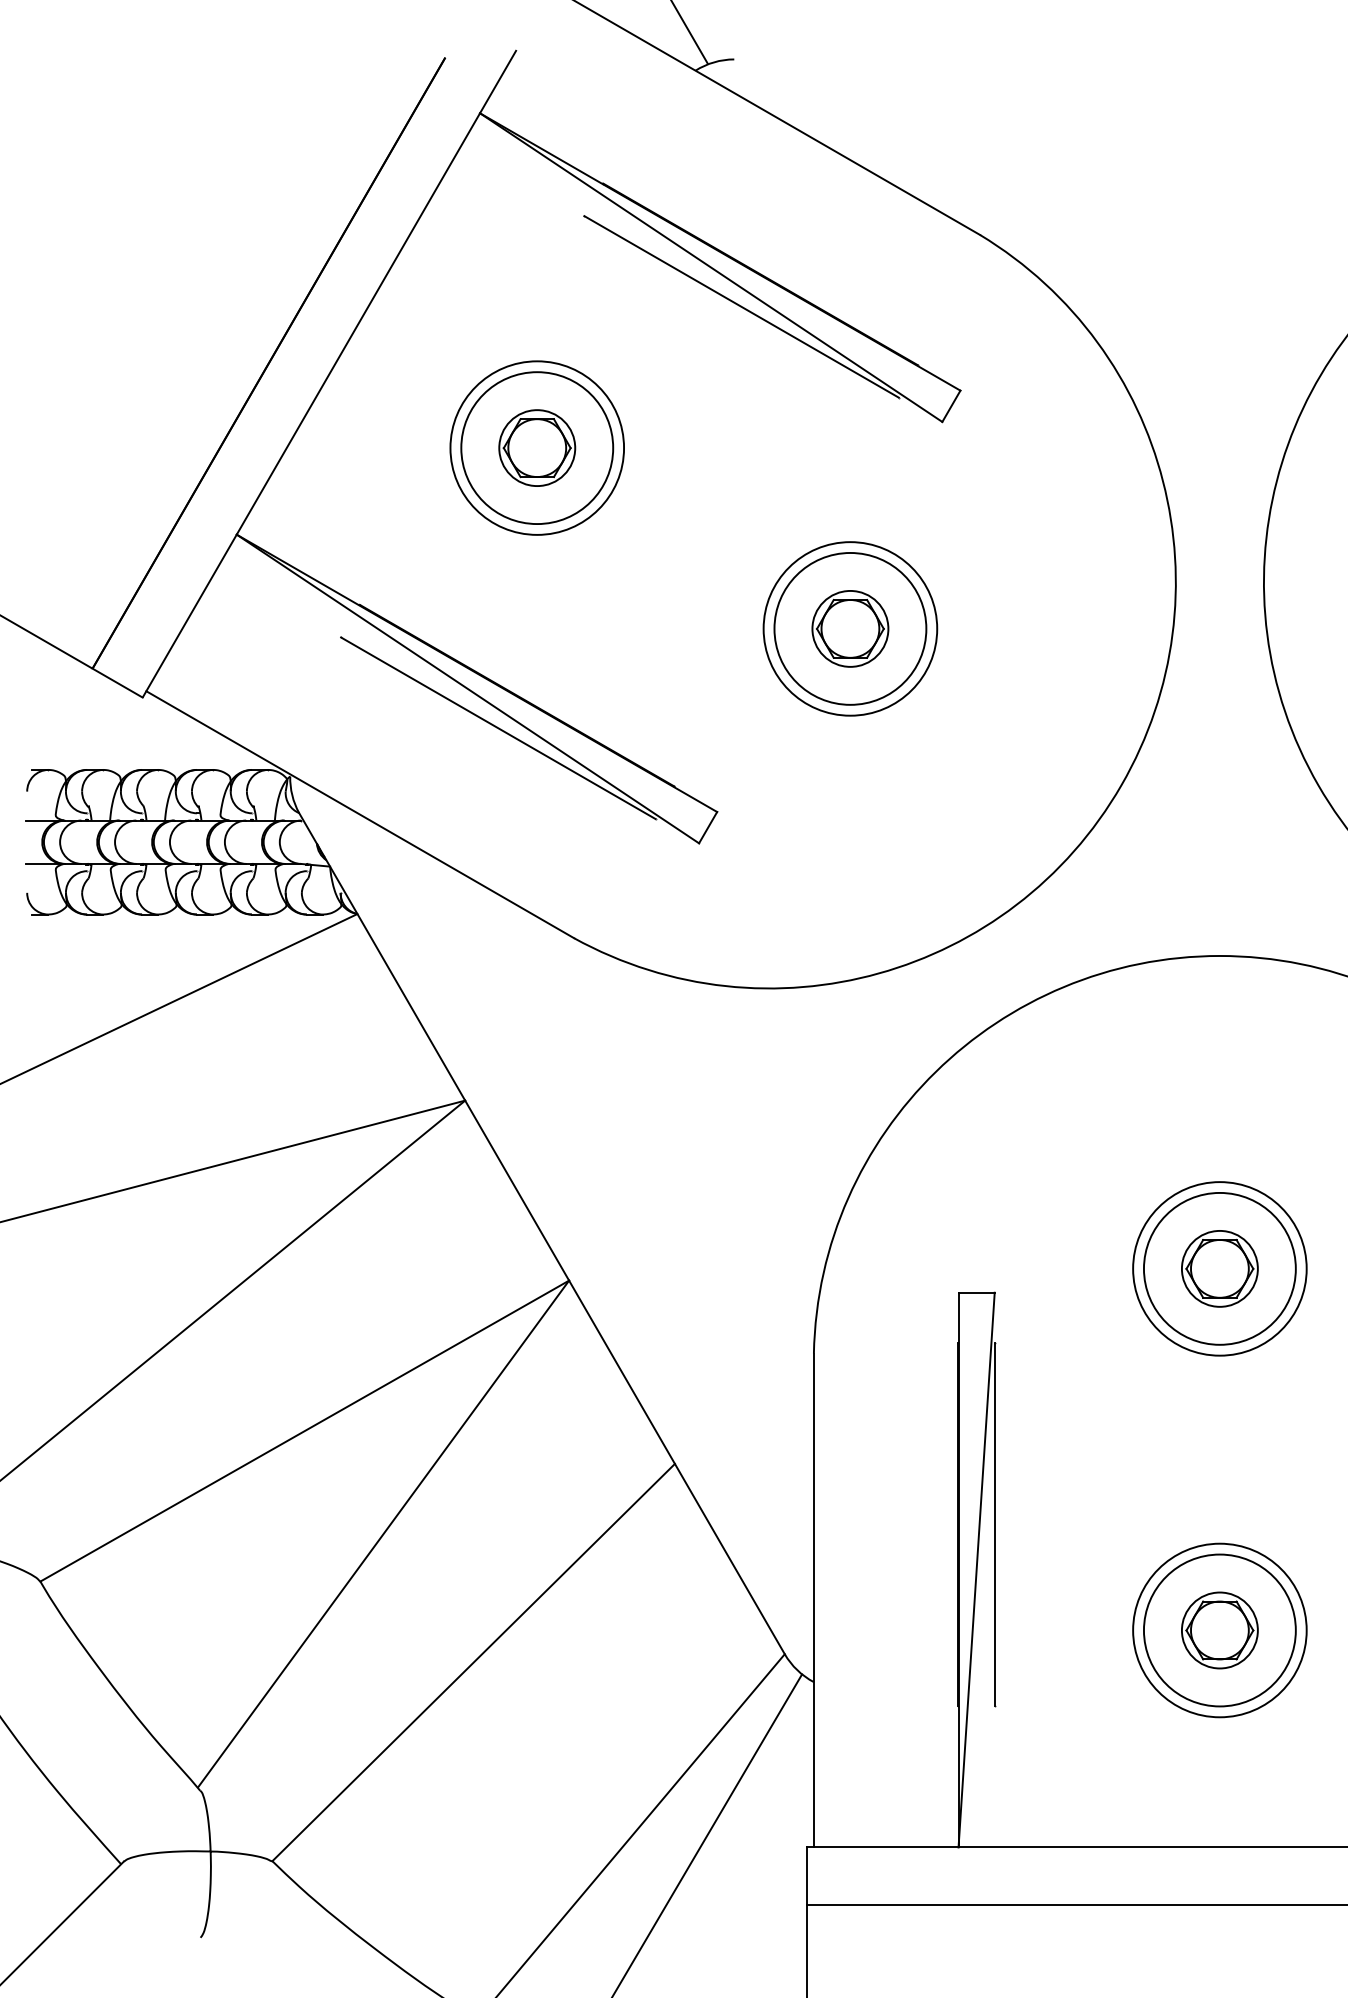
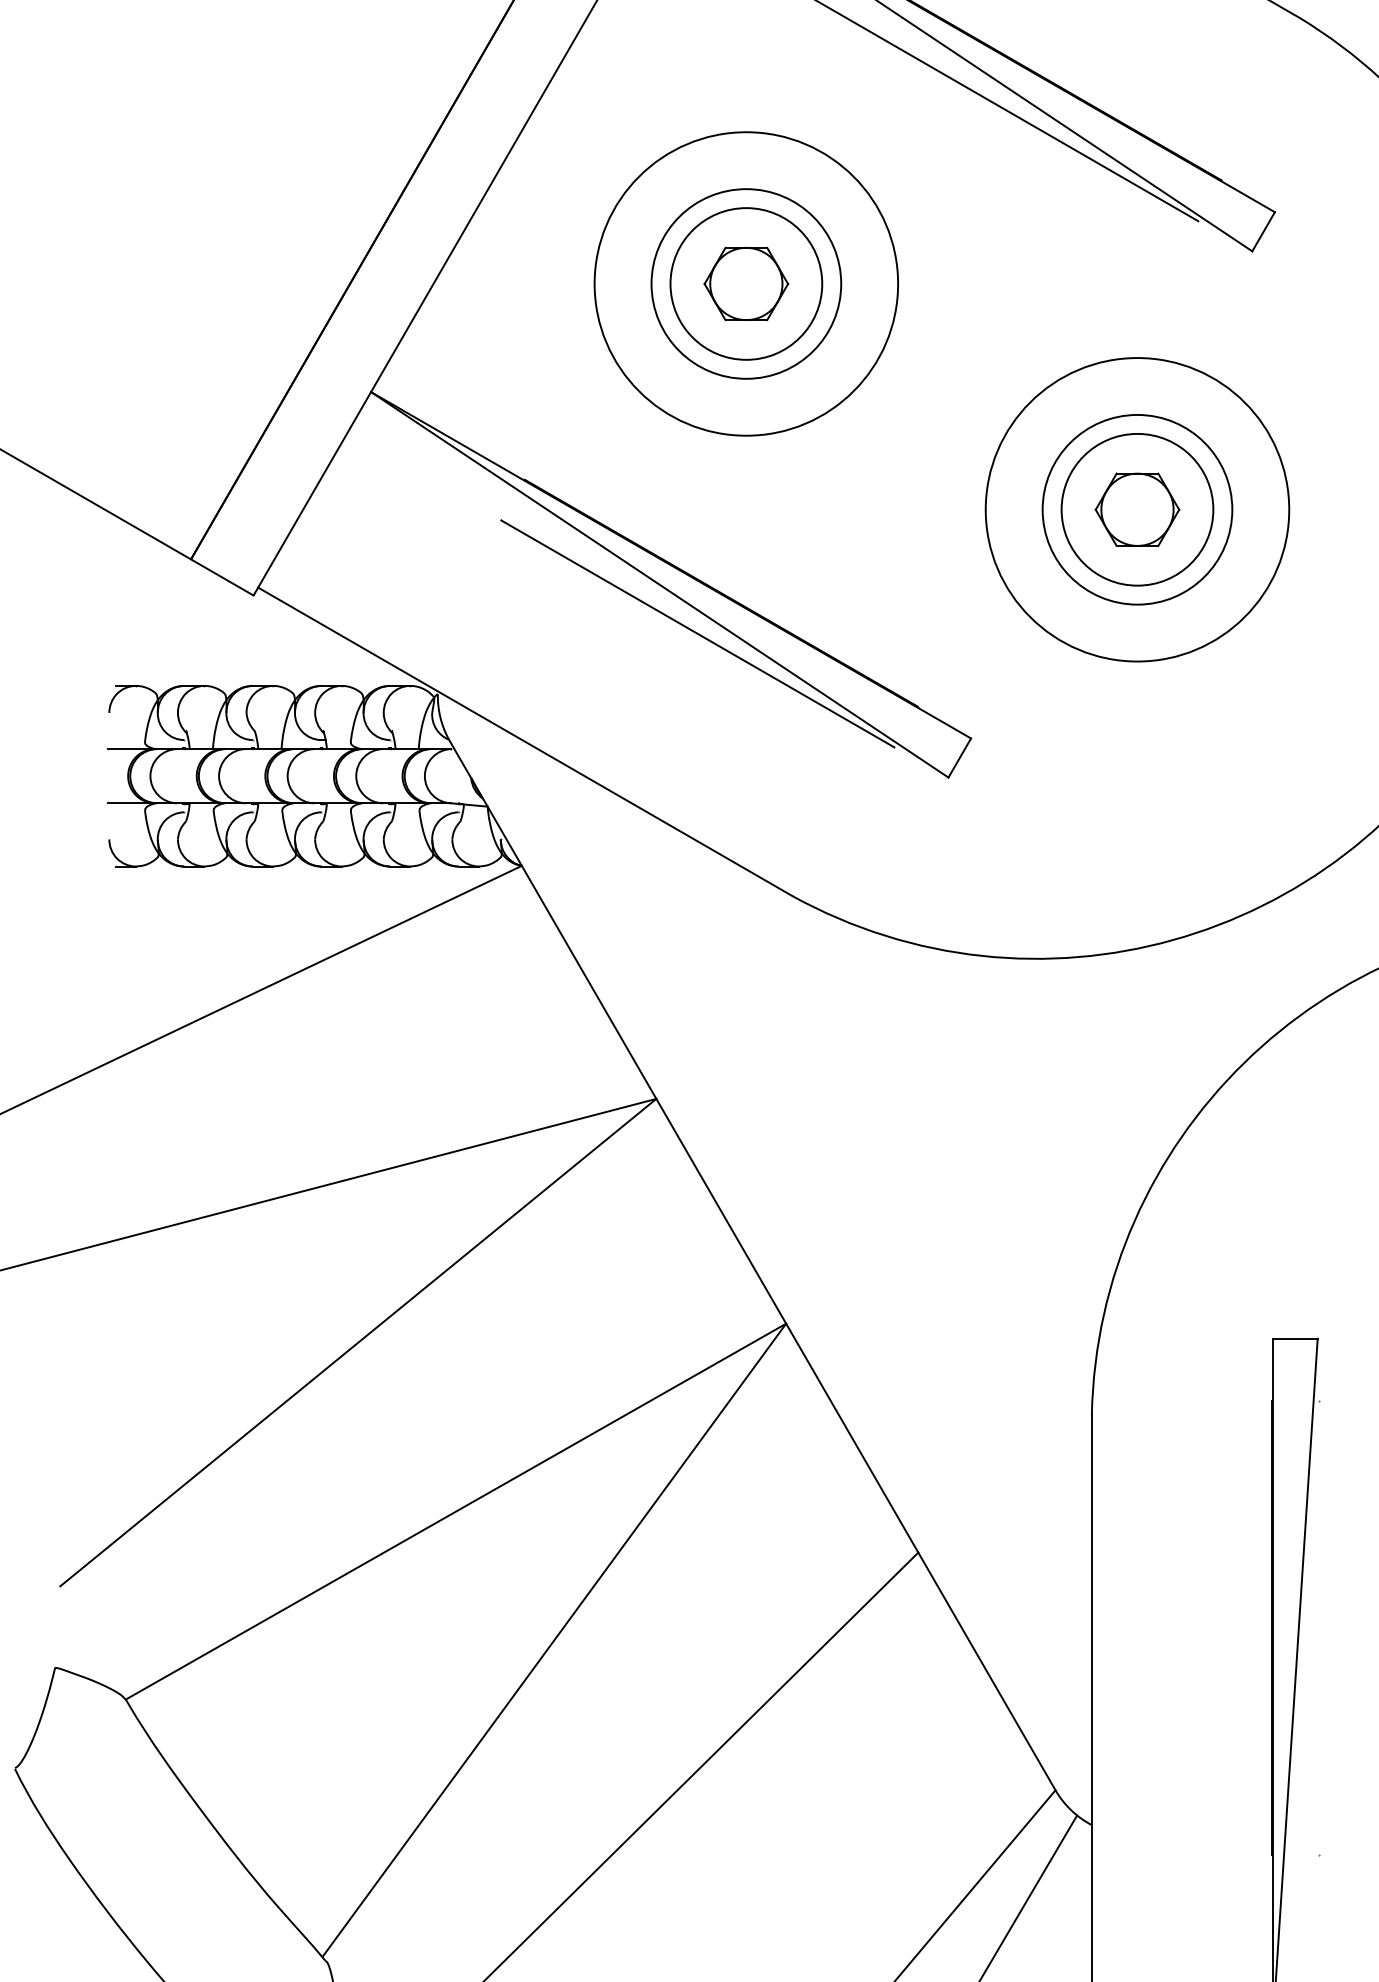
circle: (537, 447) -> (746, 283), size x1.4
circle: (537, 448) -> (746, 284), size x1.6
circle: (850, 628) -> (1137, 509), size x1.4
circle: (850, 628) -> (1137, 509), size x1.6
line: (995, 1523) -> (1318, 1627), removed

